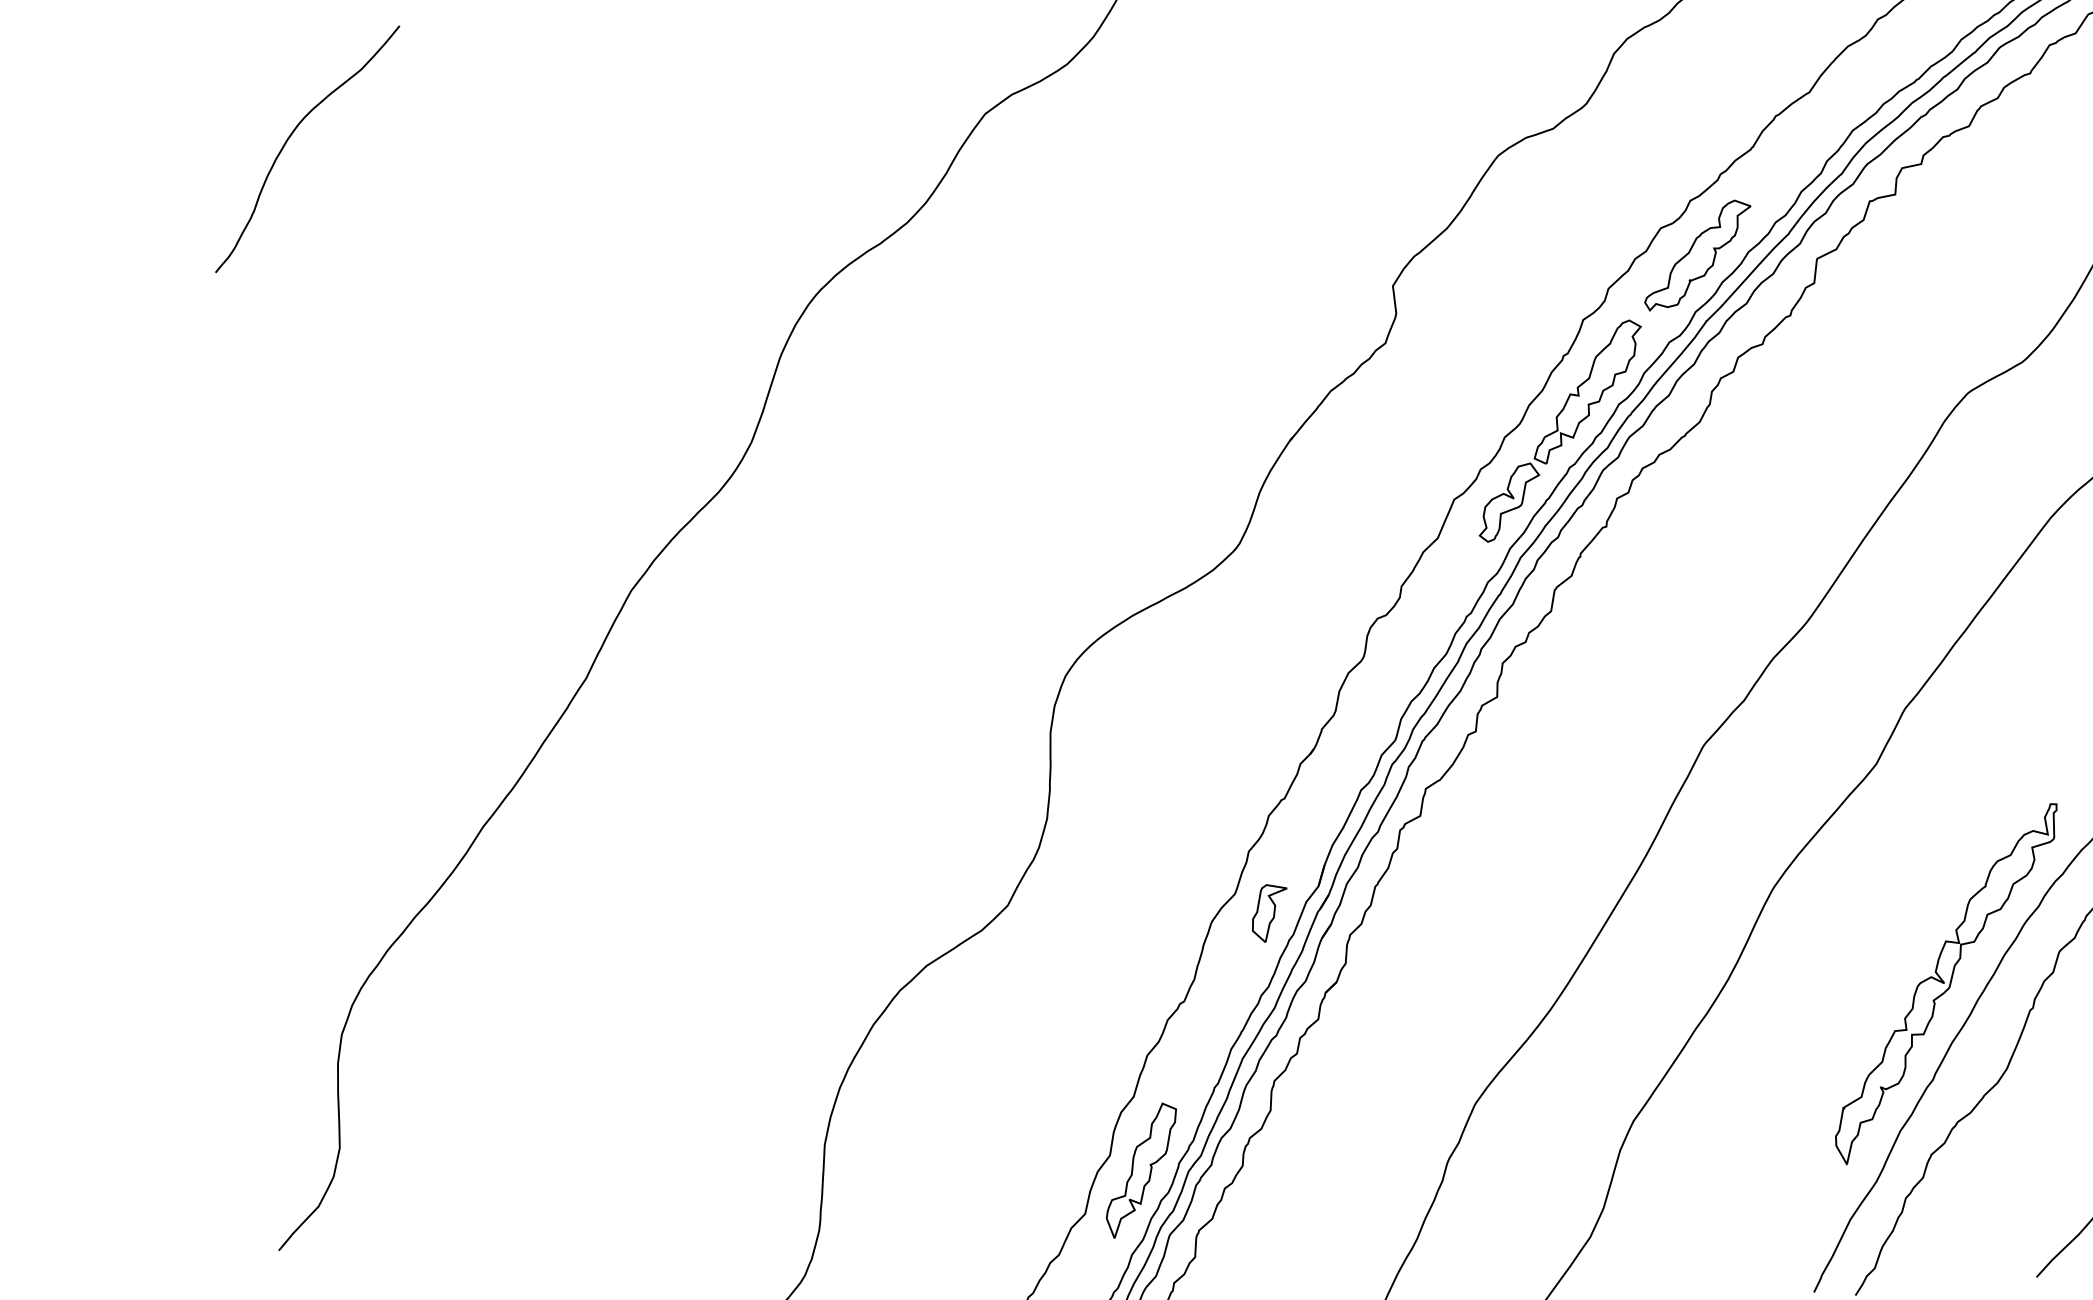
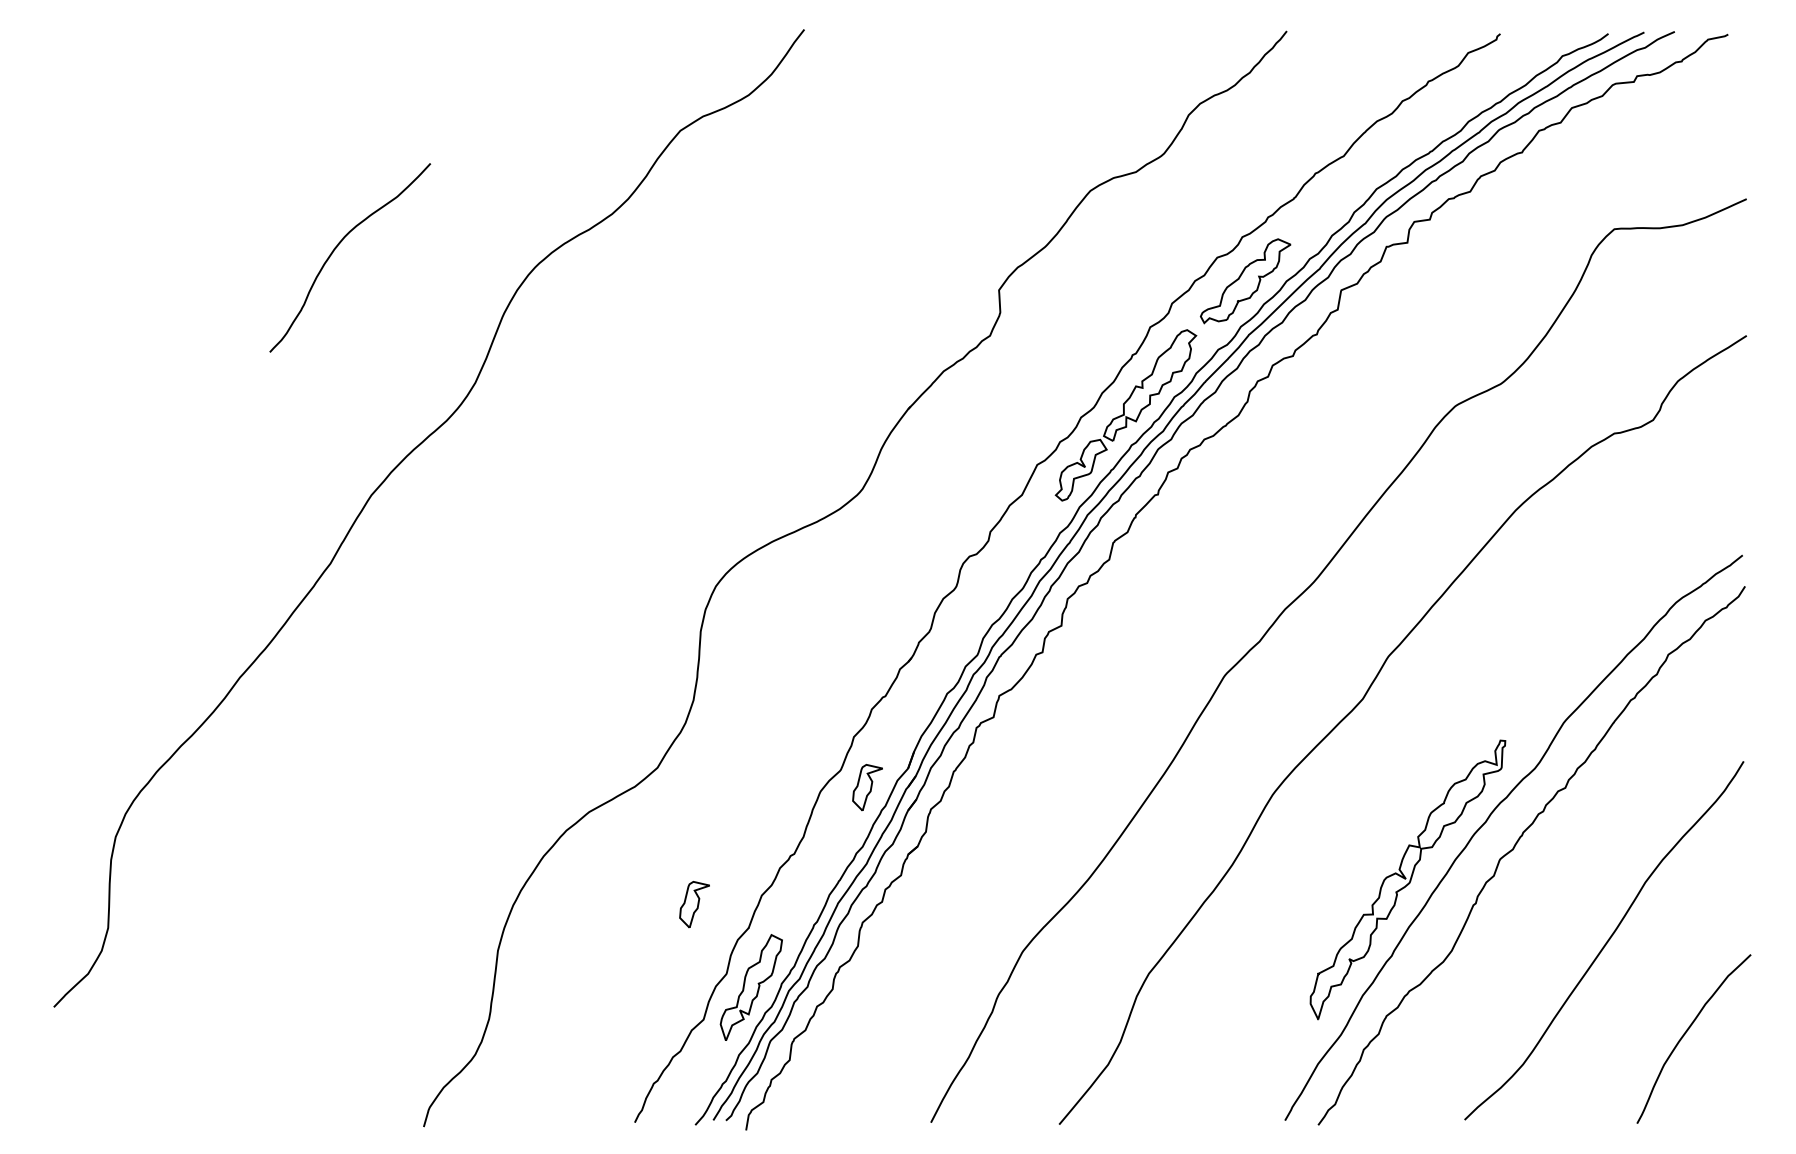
curve: (290, 137) -> (337, 247), moved
part: (1064, 1071) -> (694, 904), added

